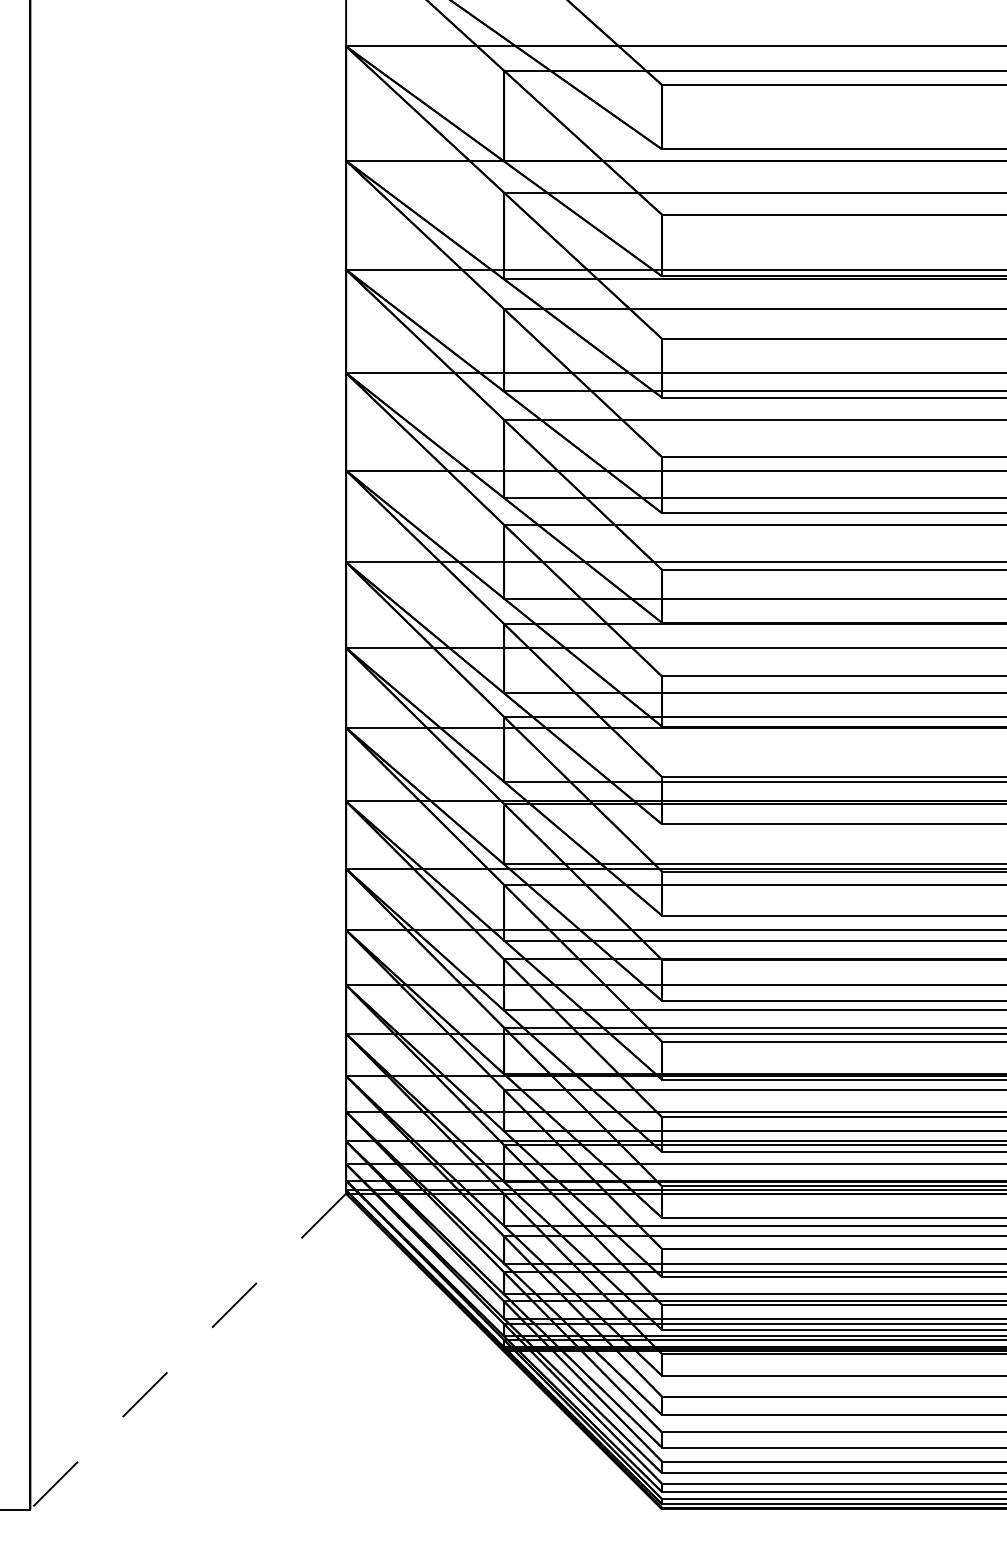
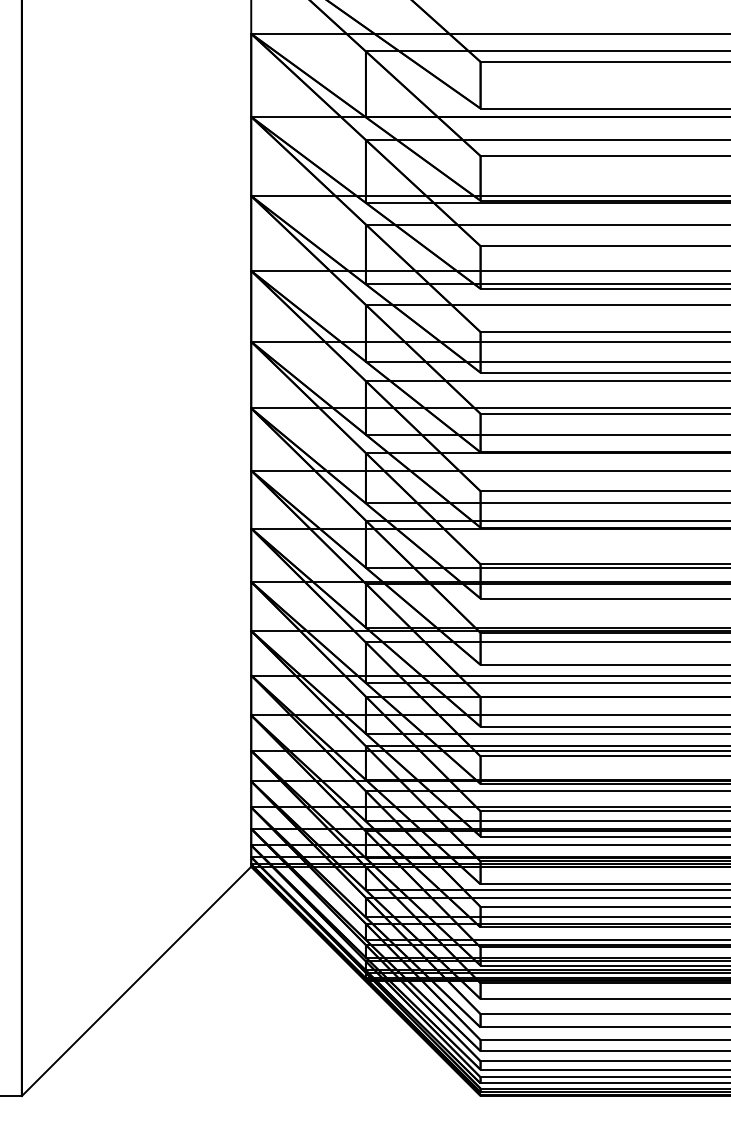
line: (188, 1351) -> (136, 981), dashed -> solid

